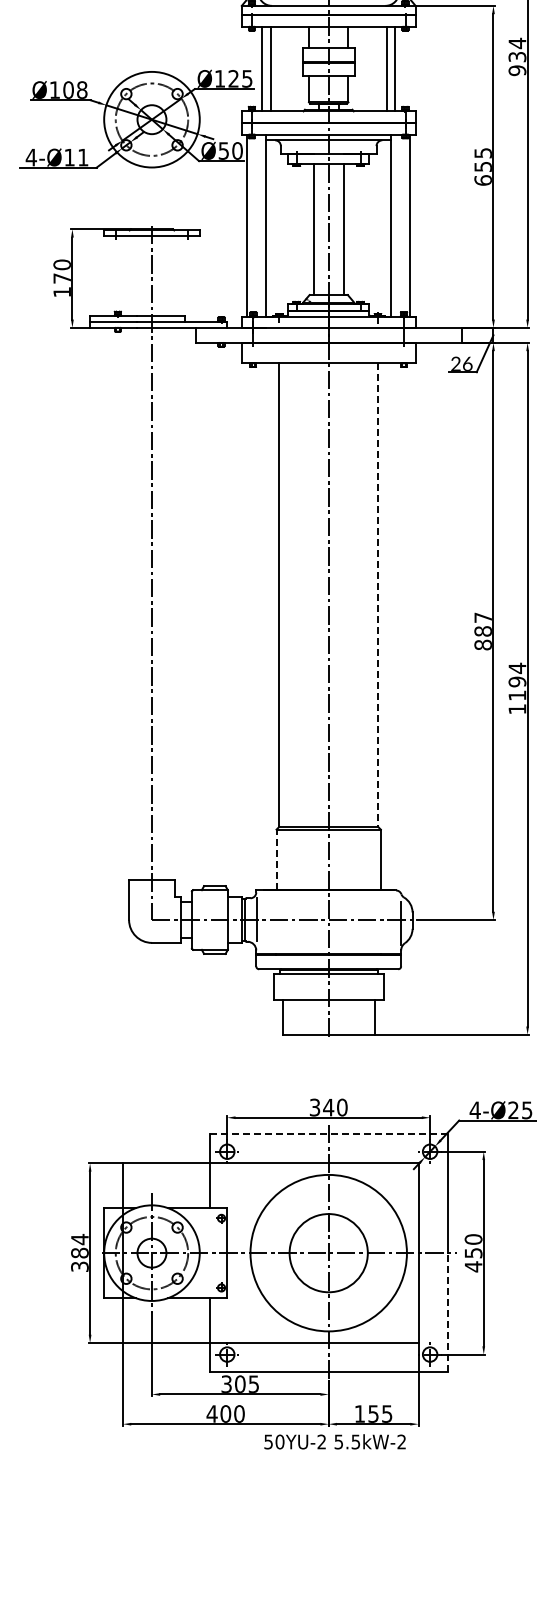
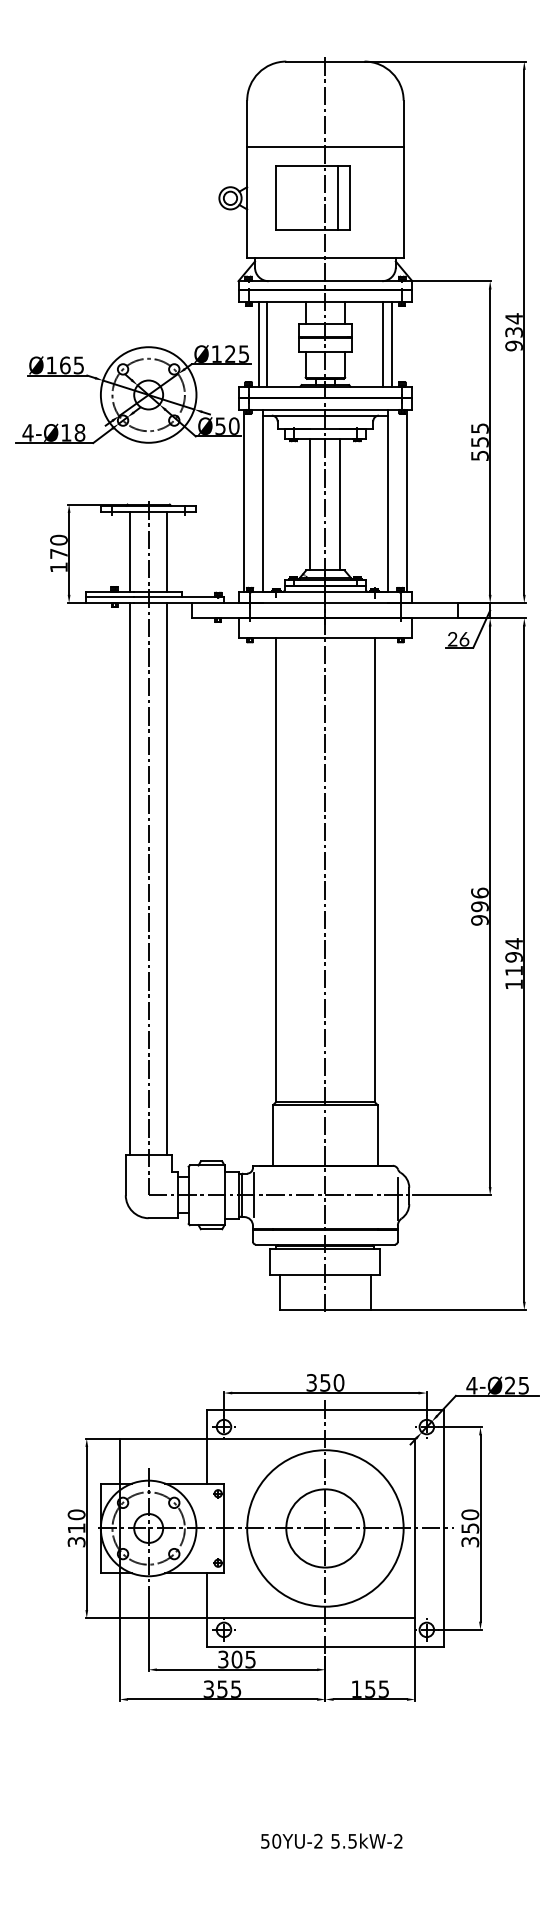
text: (75, 90) -> (72, 365), Ø108 -> Ø165
text: (82, 157) -> (79, 432), Ø11 -> Ø18
text: (482, 180) -> (479, 455), 655 -> 555
line: (133, 276) -> (130, 551), added
line: (170, 276) -> (167, 551), added
line: (377, 595) -> (374, 870), dashed -> solid
line: (133, 604) -> (130, 879), added
line: (170, 604) -> (167, 879), added
text: (482, 631) -> (479, 906), 887 -> 996
line: (276, 859) -> (273, 1134), dashed -> solid
text: (327, 1107) -> (324, 1382), 340 -> 350
line: (328, 1134) -> (325, 1409), dashed -> solid
text: (79, 1246) -> (76, 1521), 384 -> 310
text: (473, 1266) -> (470, 1541), 450 -> 350
line: (447, 1312) -> (444, 1587), dashed -> solid
text: (225, 1413) -> (222, 1688), 400 -> 355
text: (334, 1441) -> (331, 1840), moved

